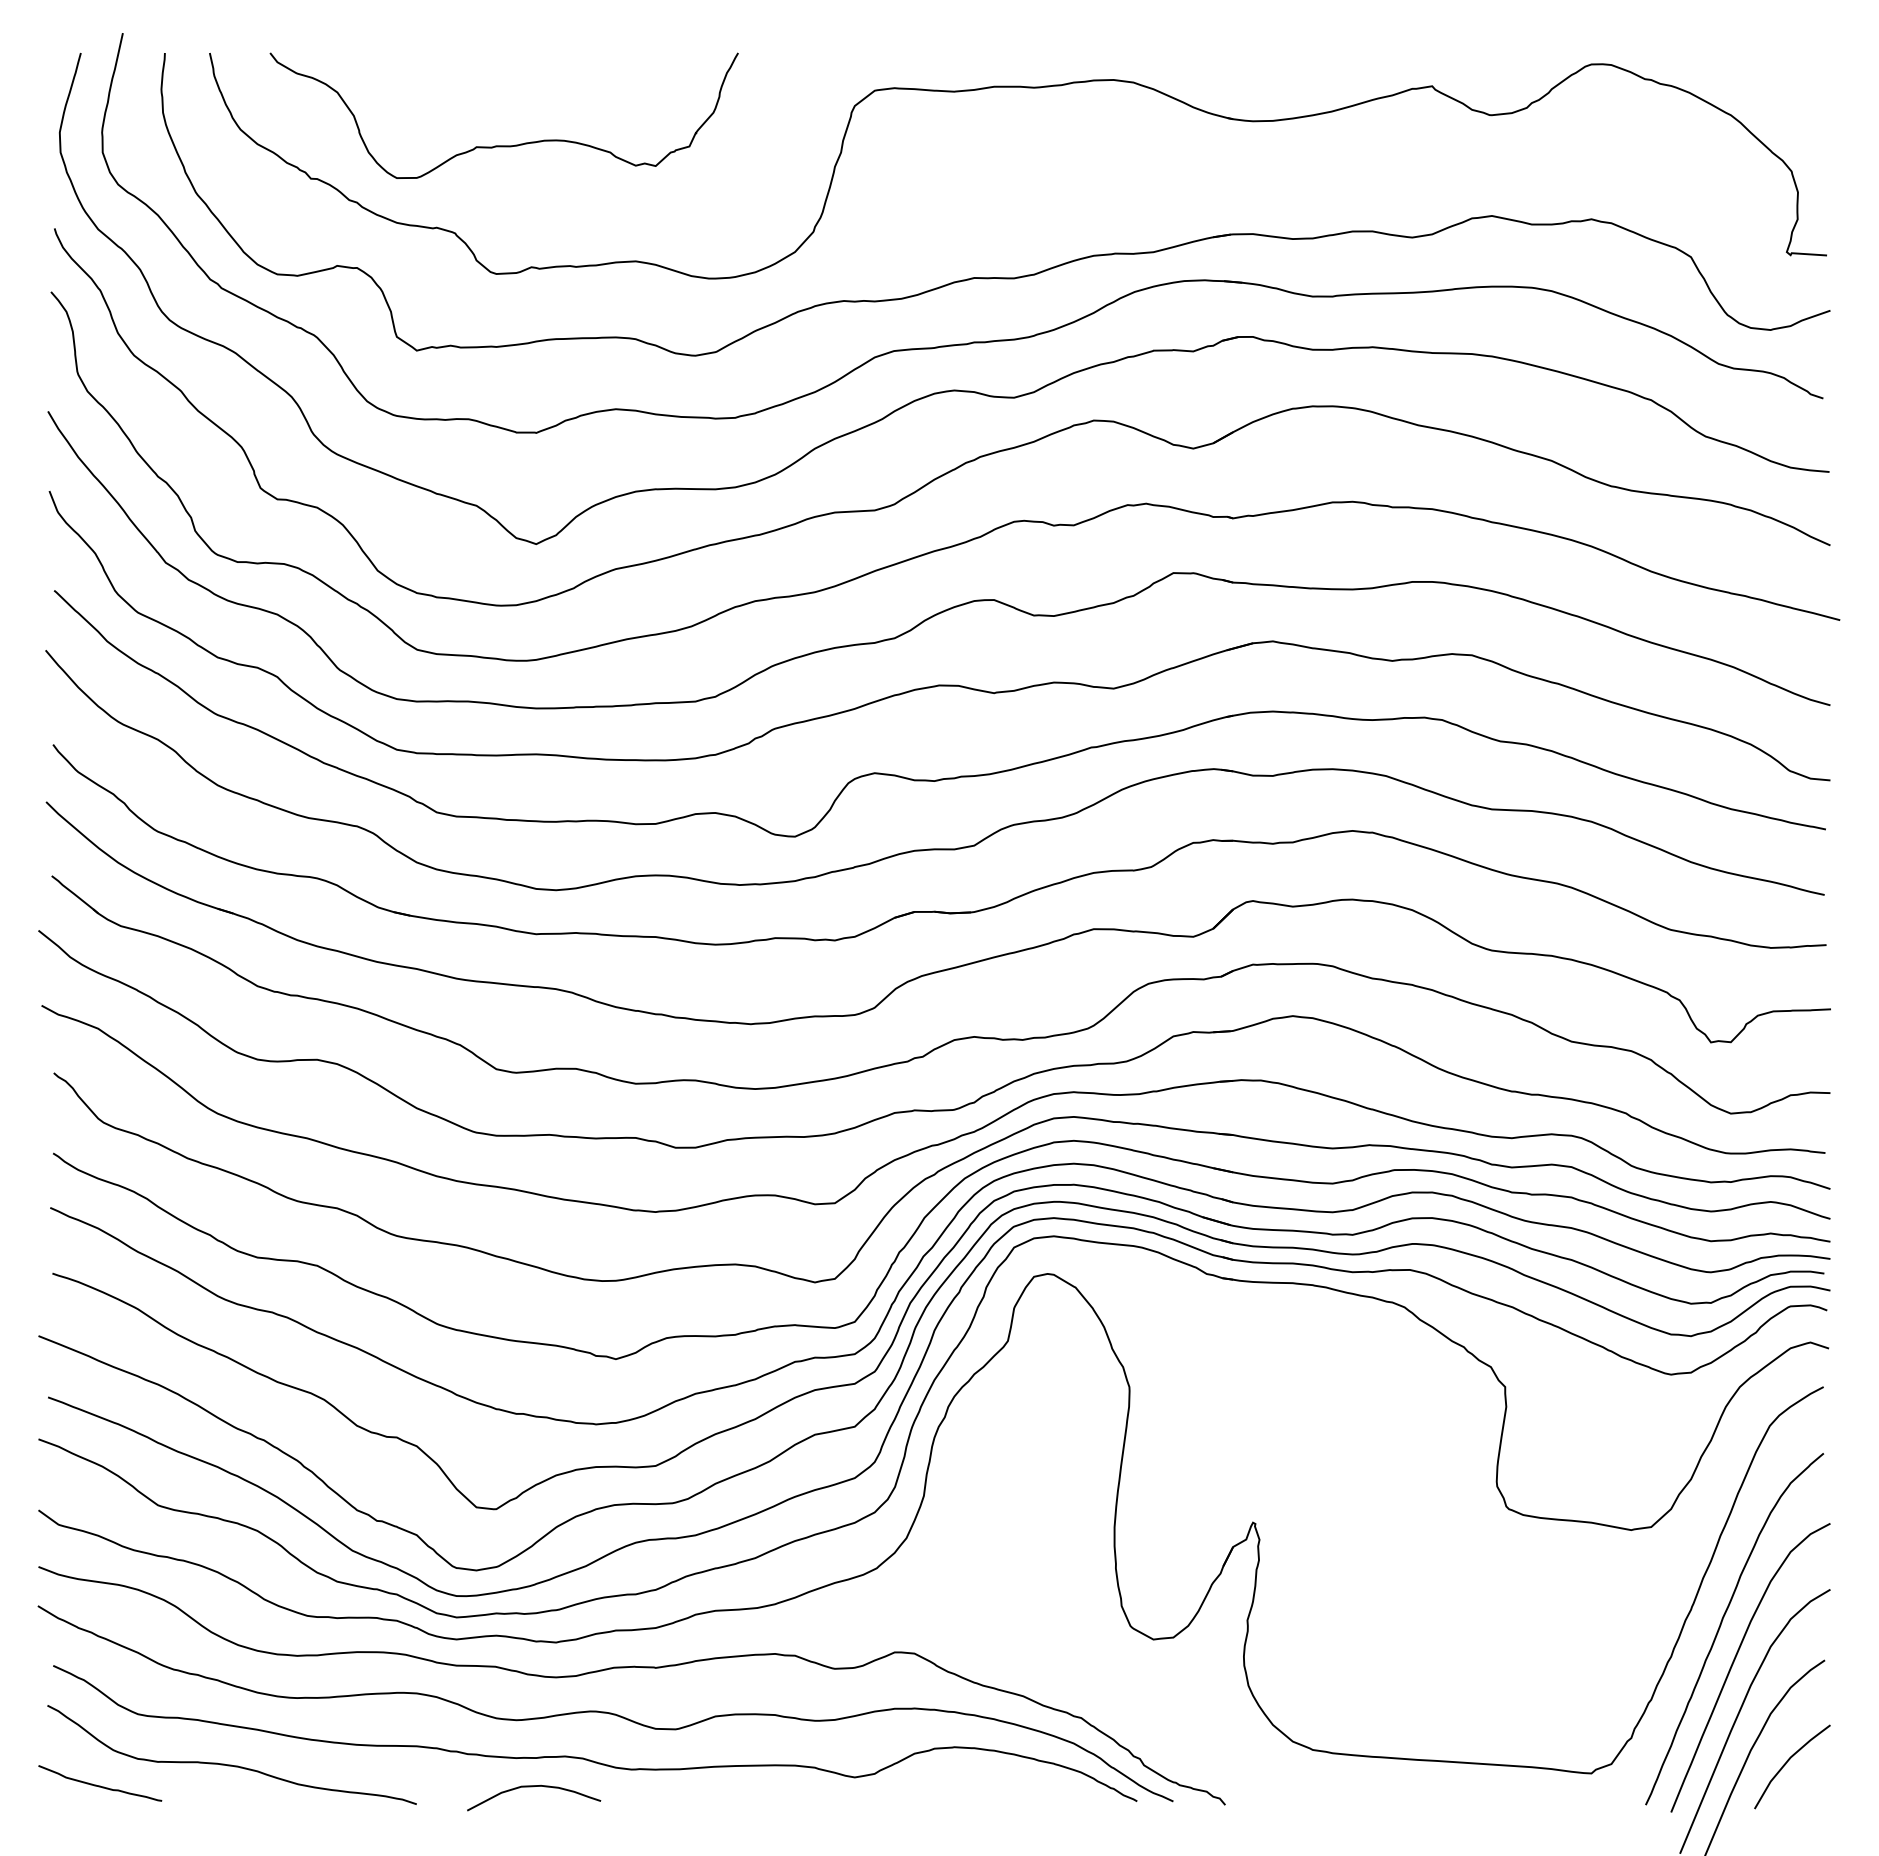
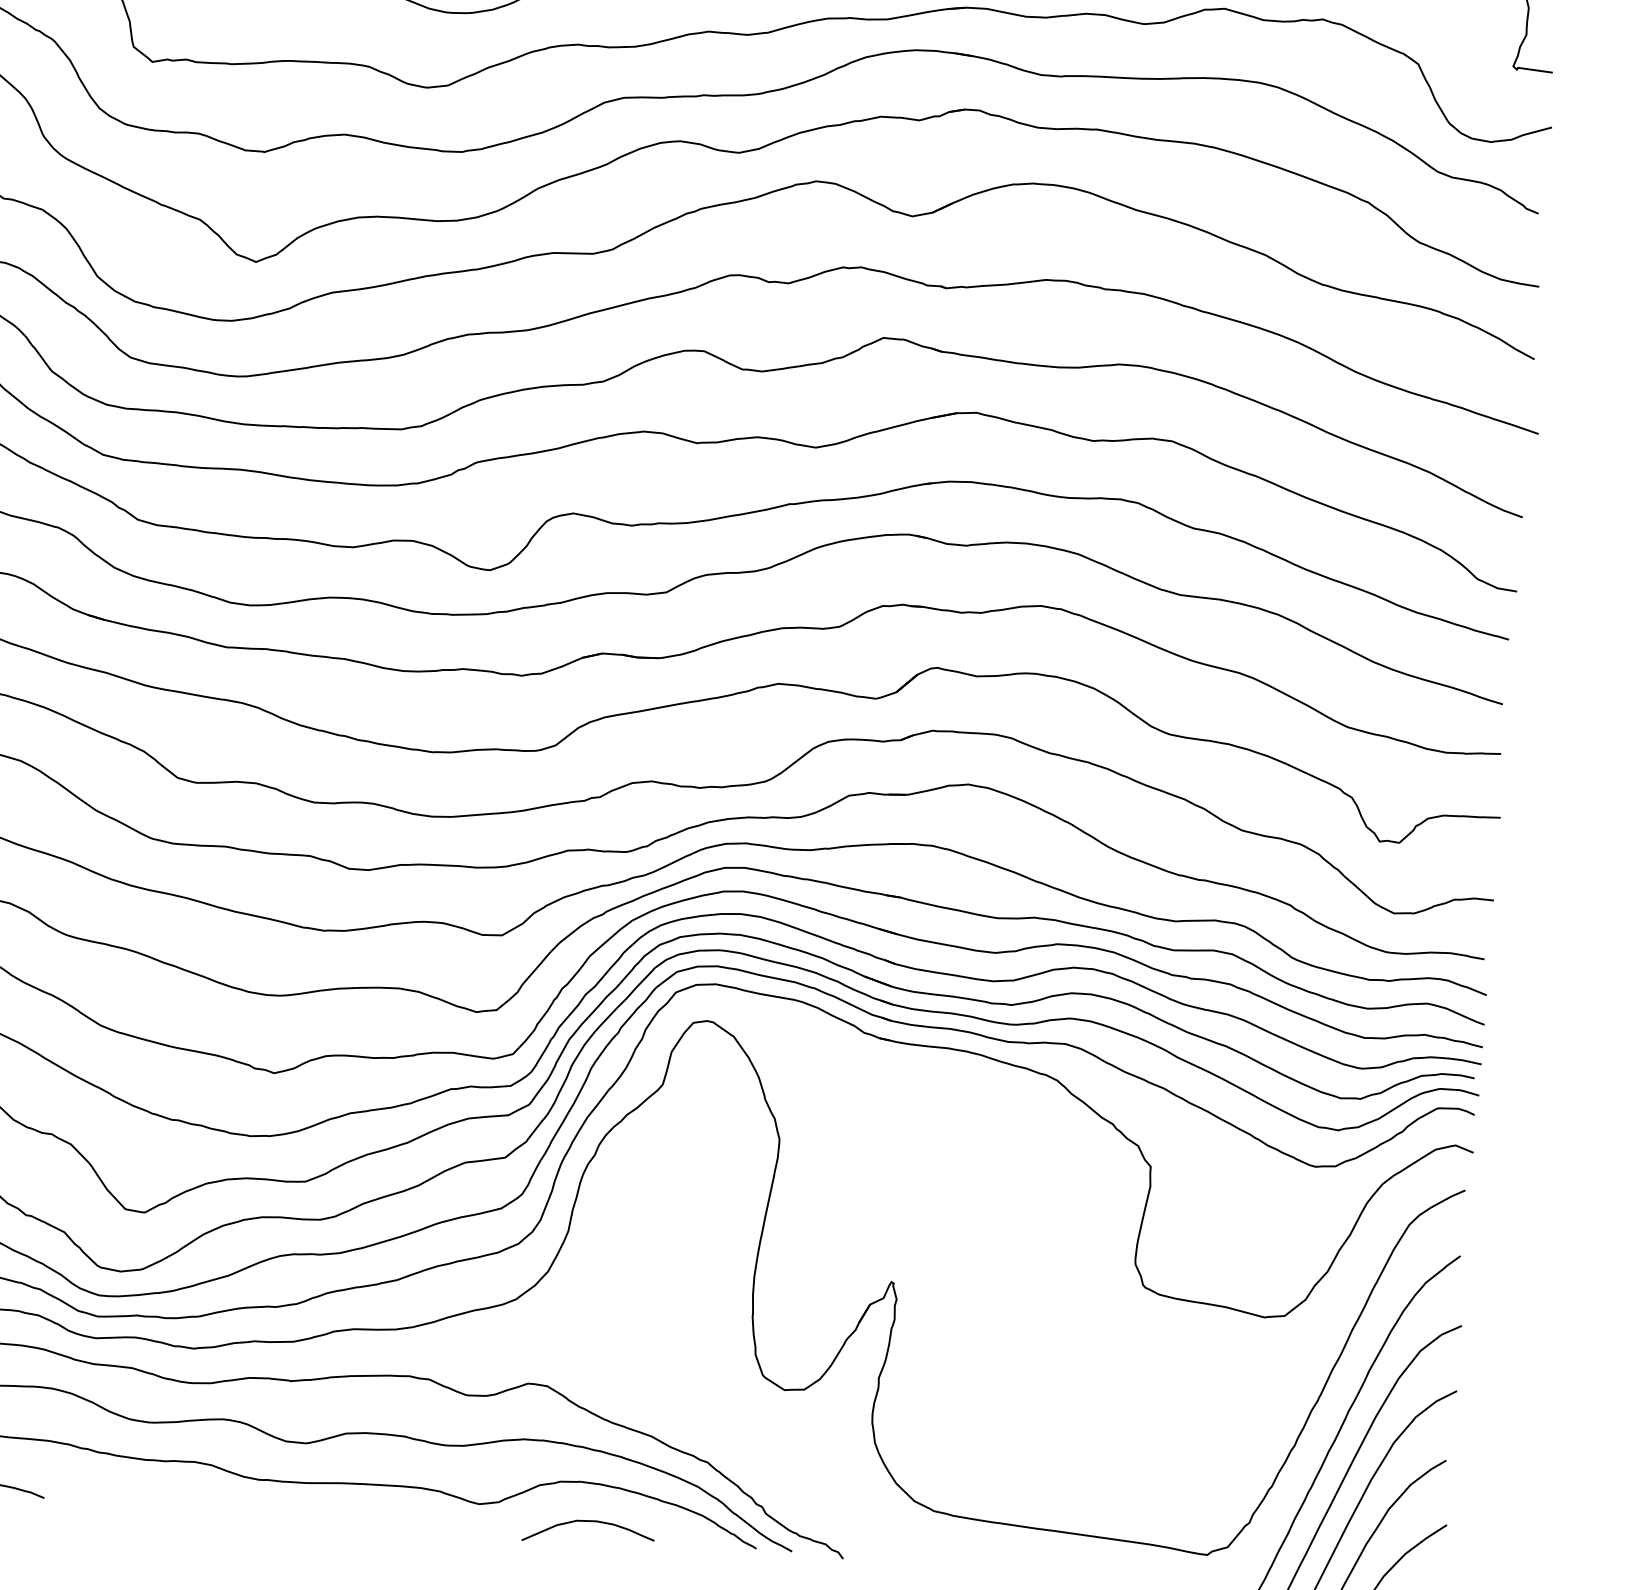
curve: (533, 1787) -> (588, 1522), moved

